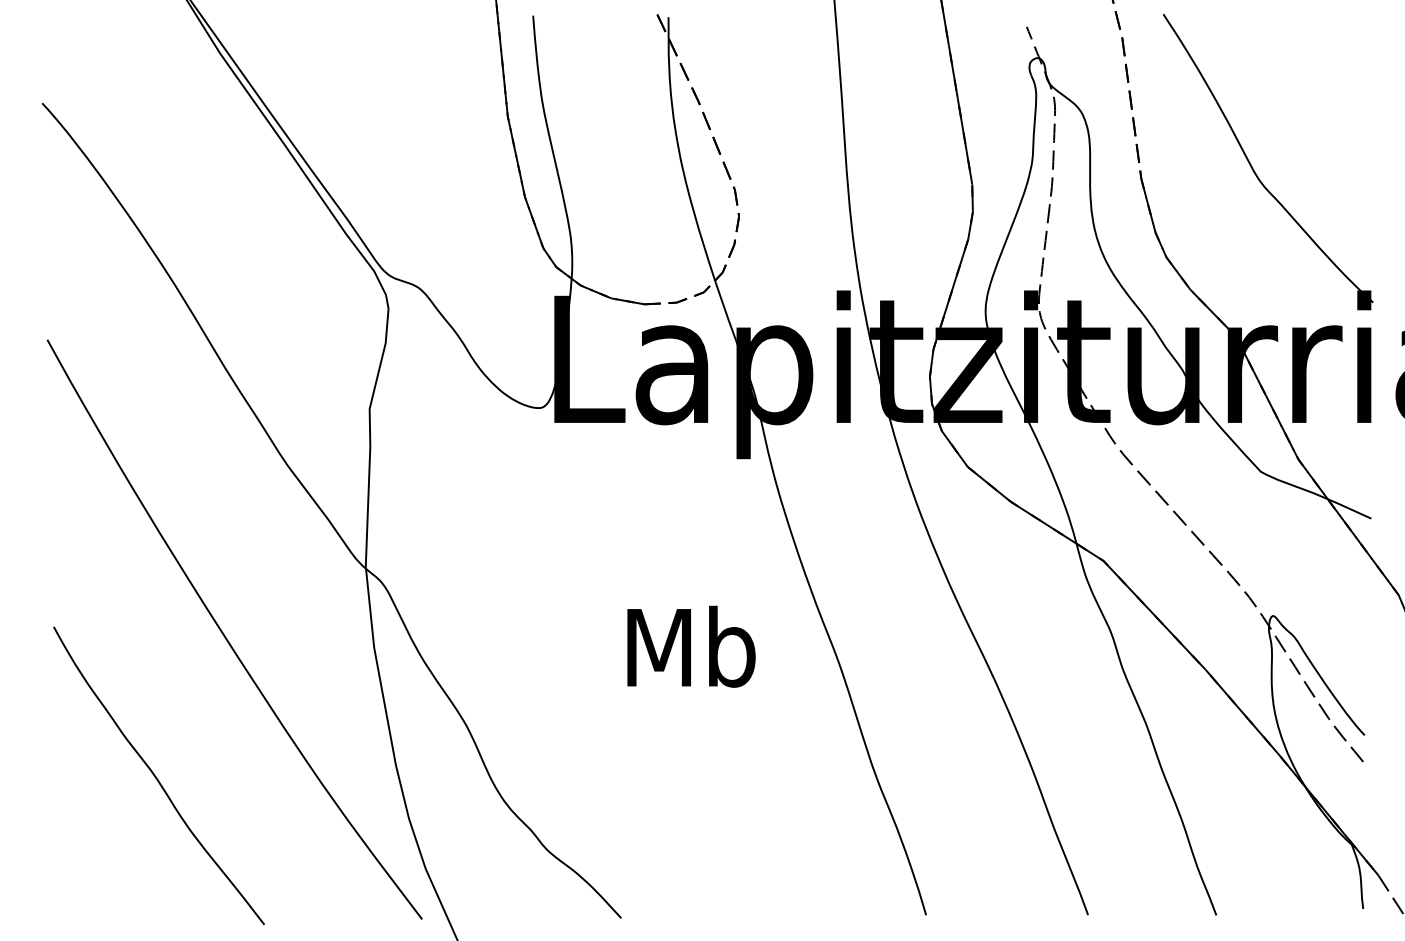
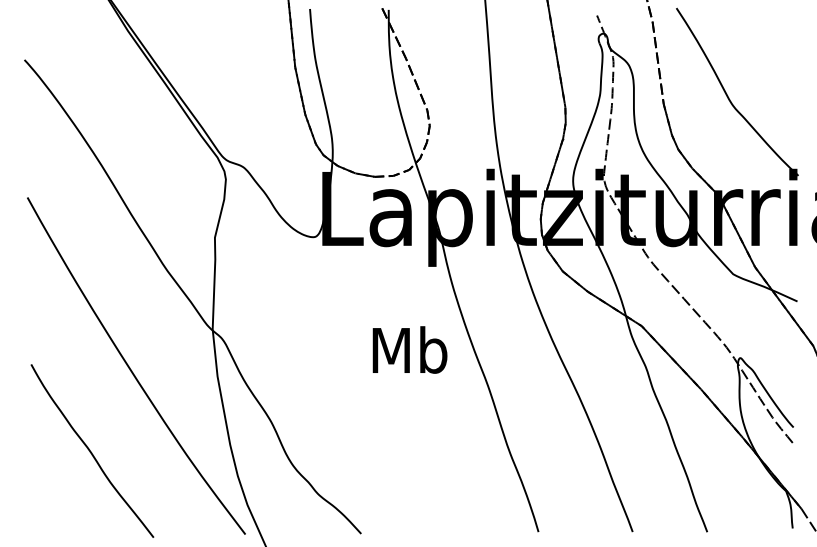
text: (690, 645) -> (409, 349), moved

